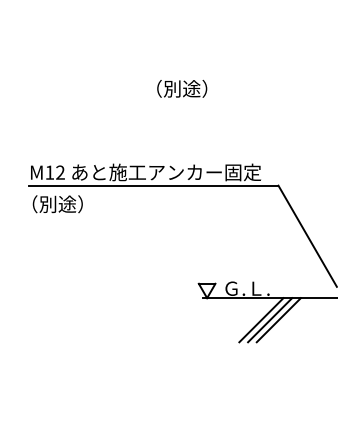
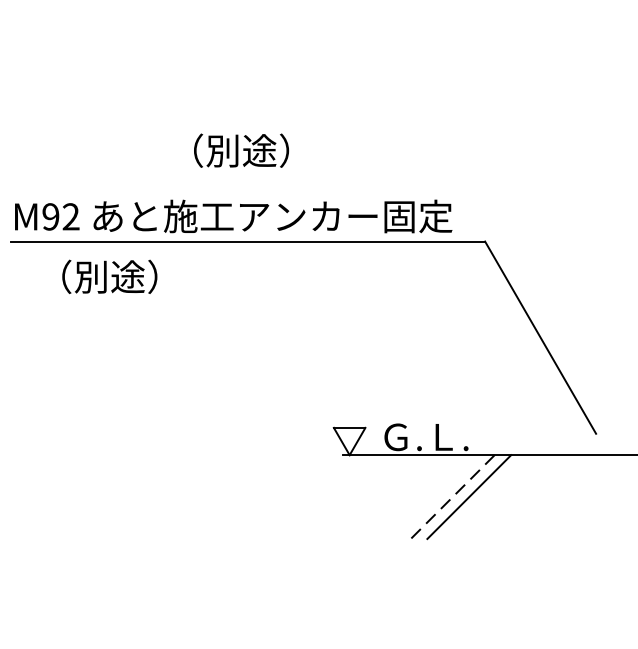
text: (182, 88) -> (242, 150), moved
text: (49, 172) -> (50, 216), M12 -> M92
text: (57, 204) -> (109, 277), moved
line: (261, 320) -> (452, 497), solid -> dashed
line: (278, 320) -> (485, 497), removed

